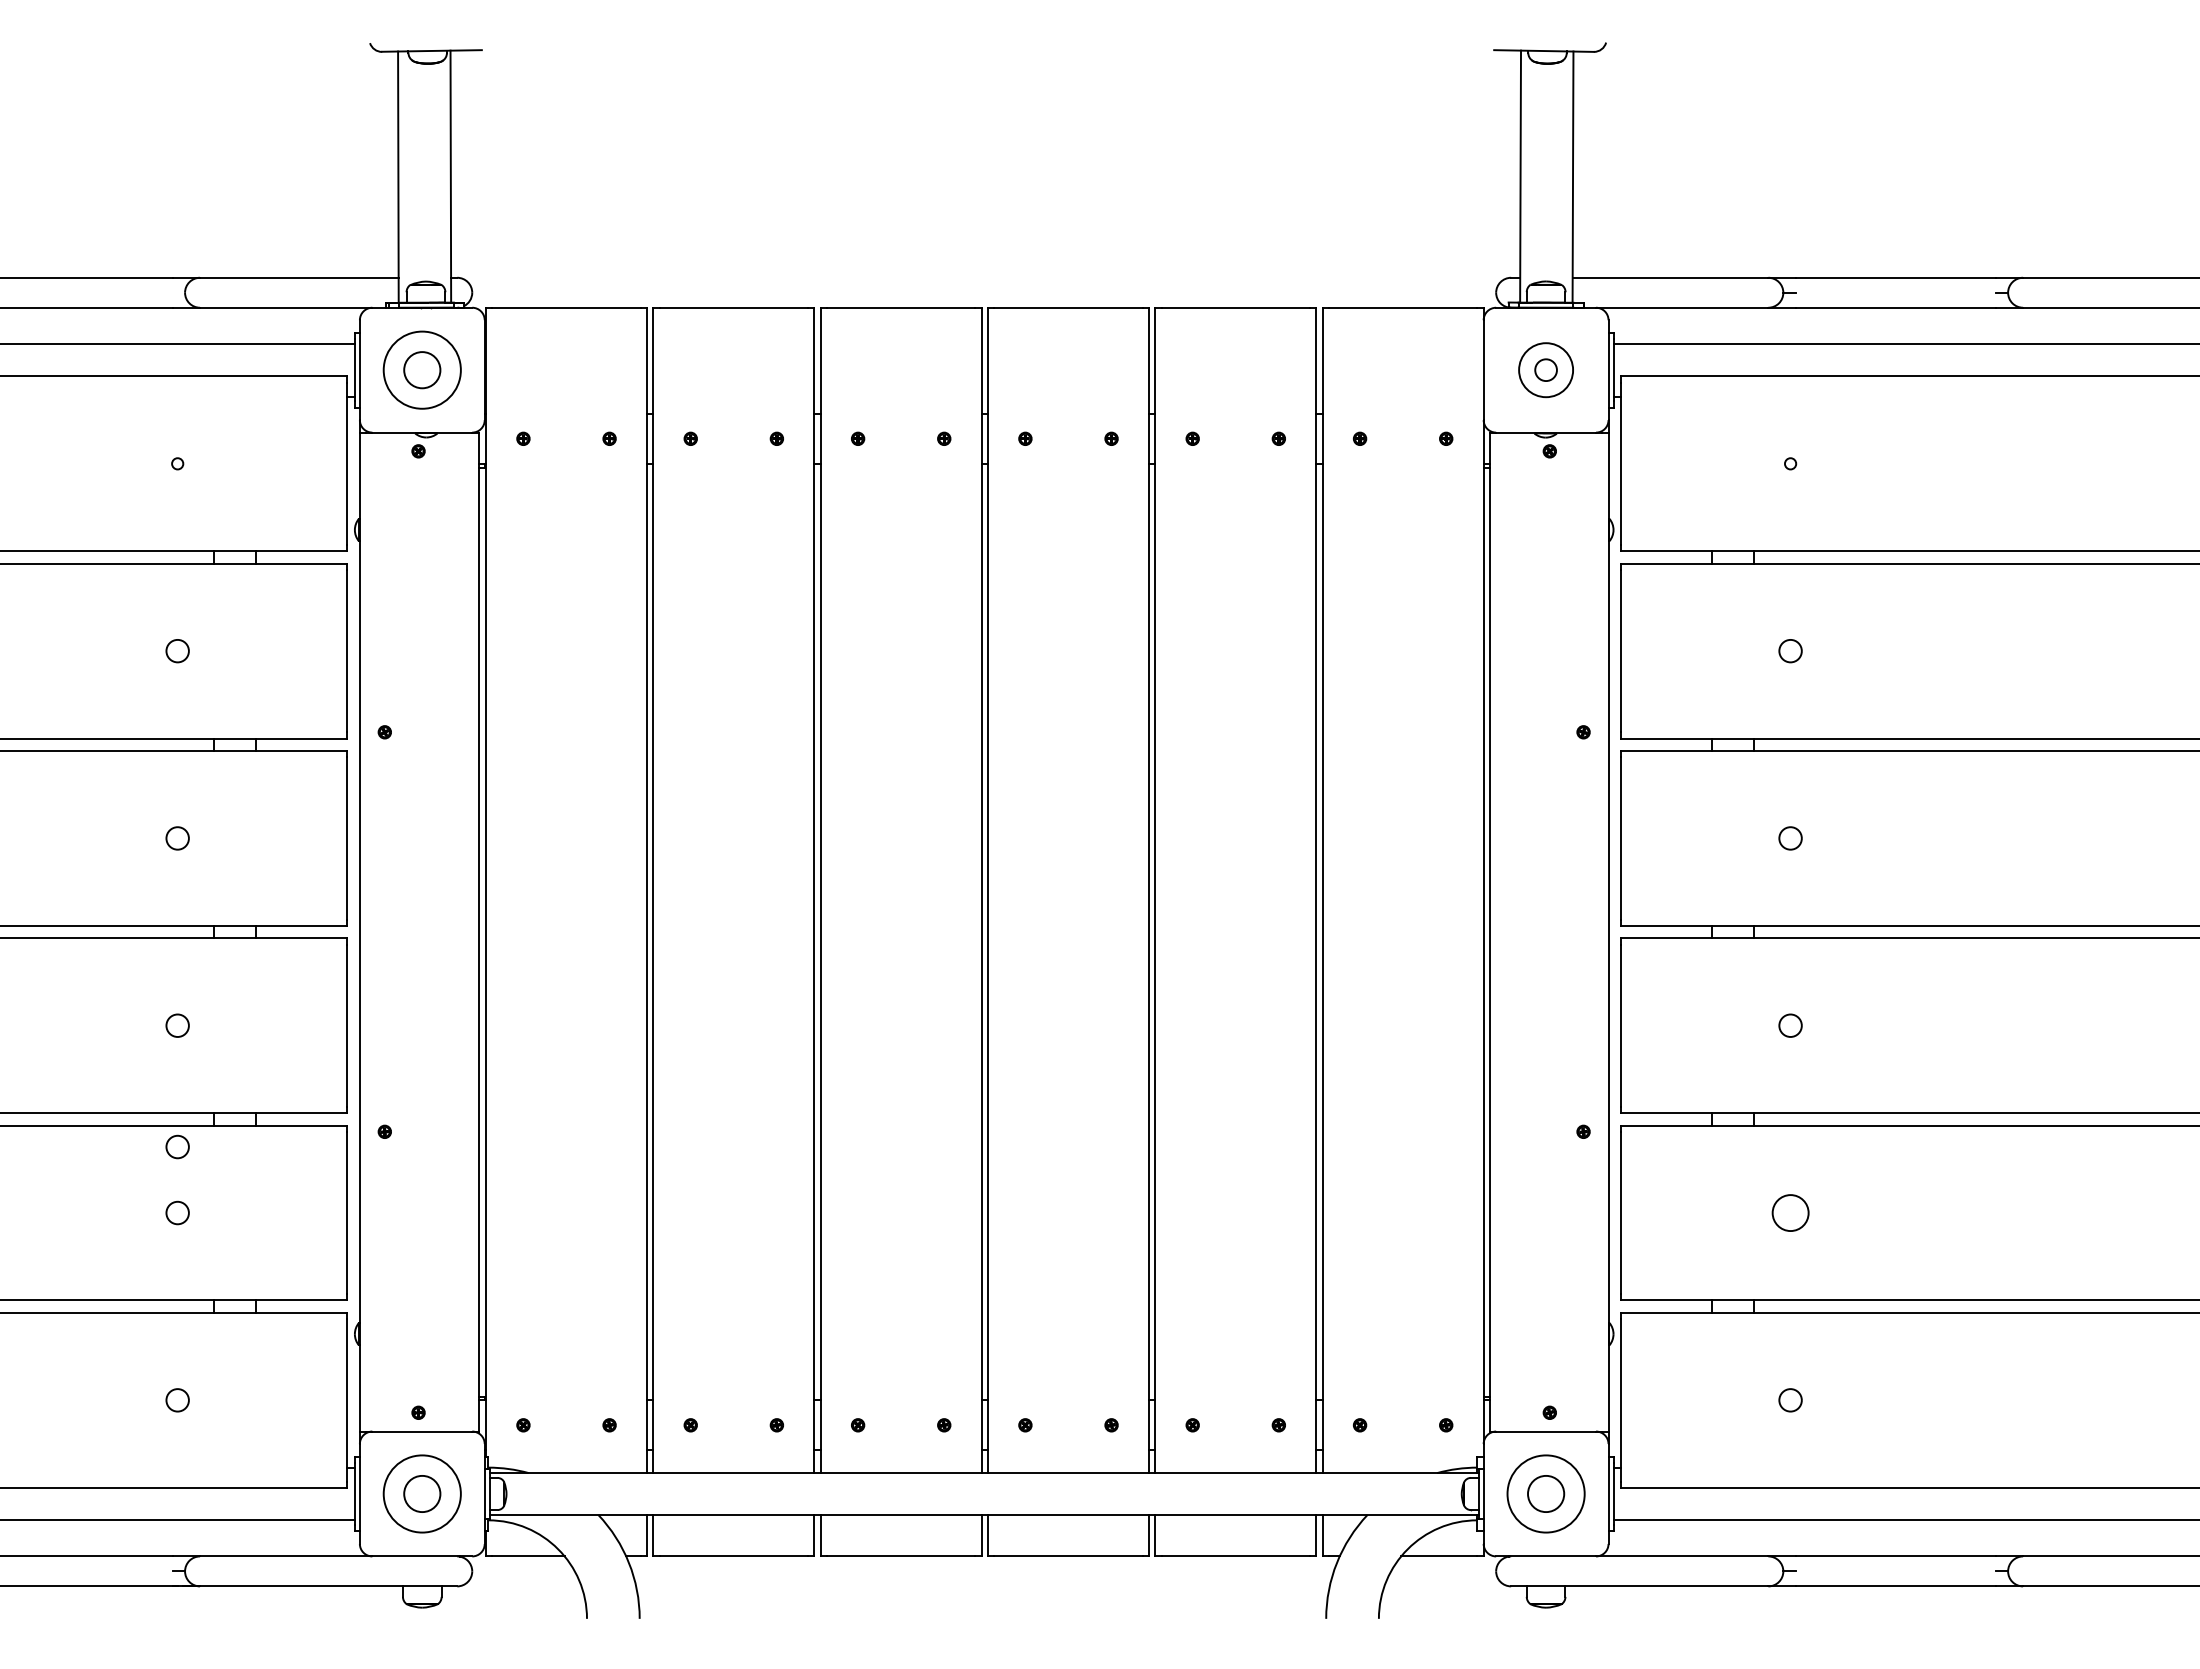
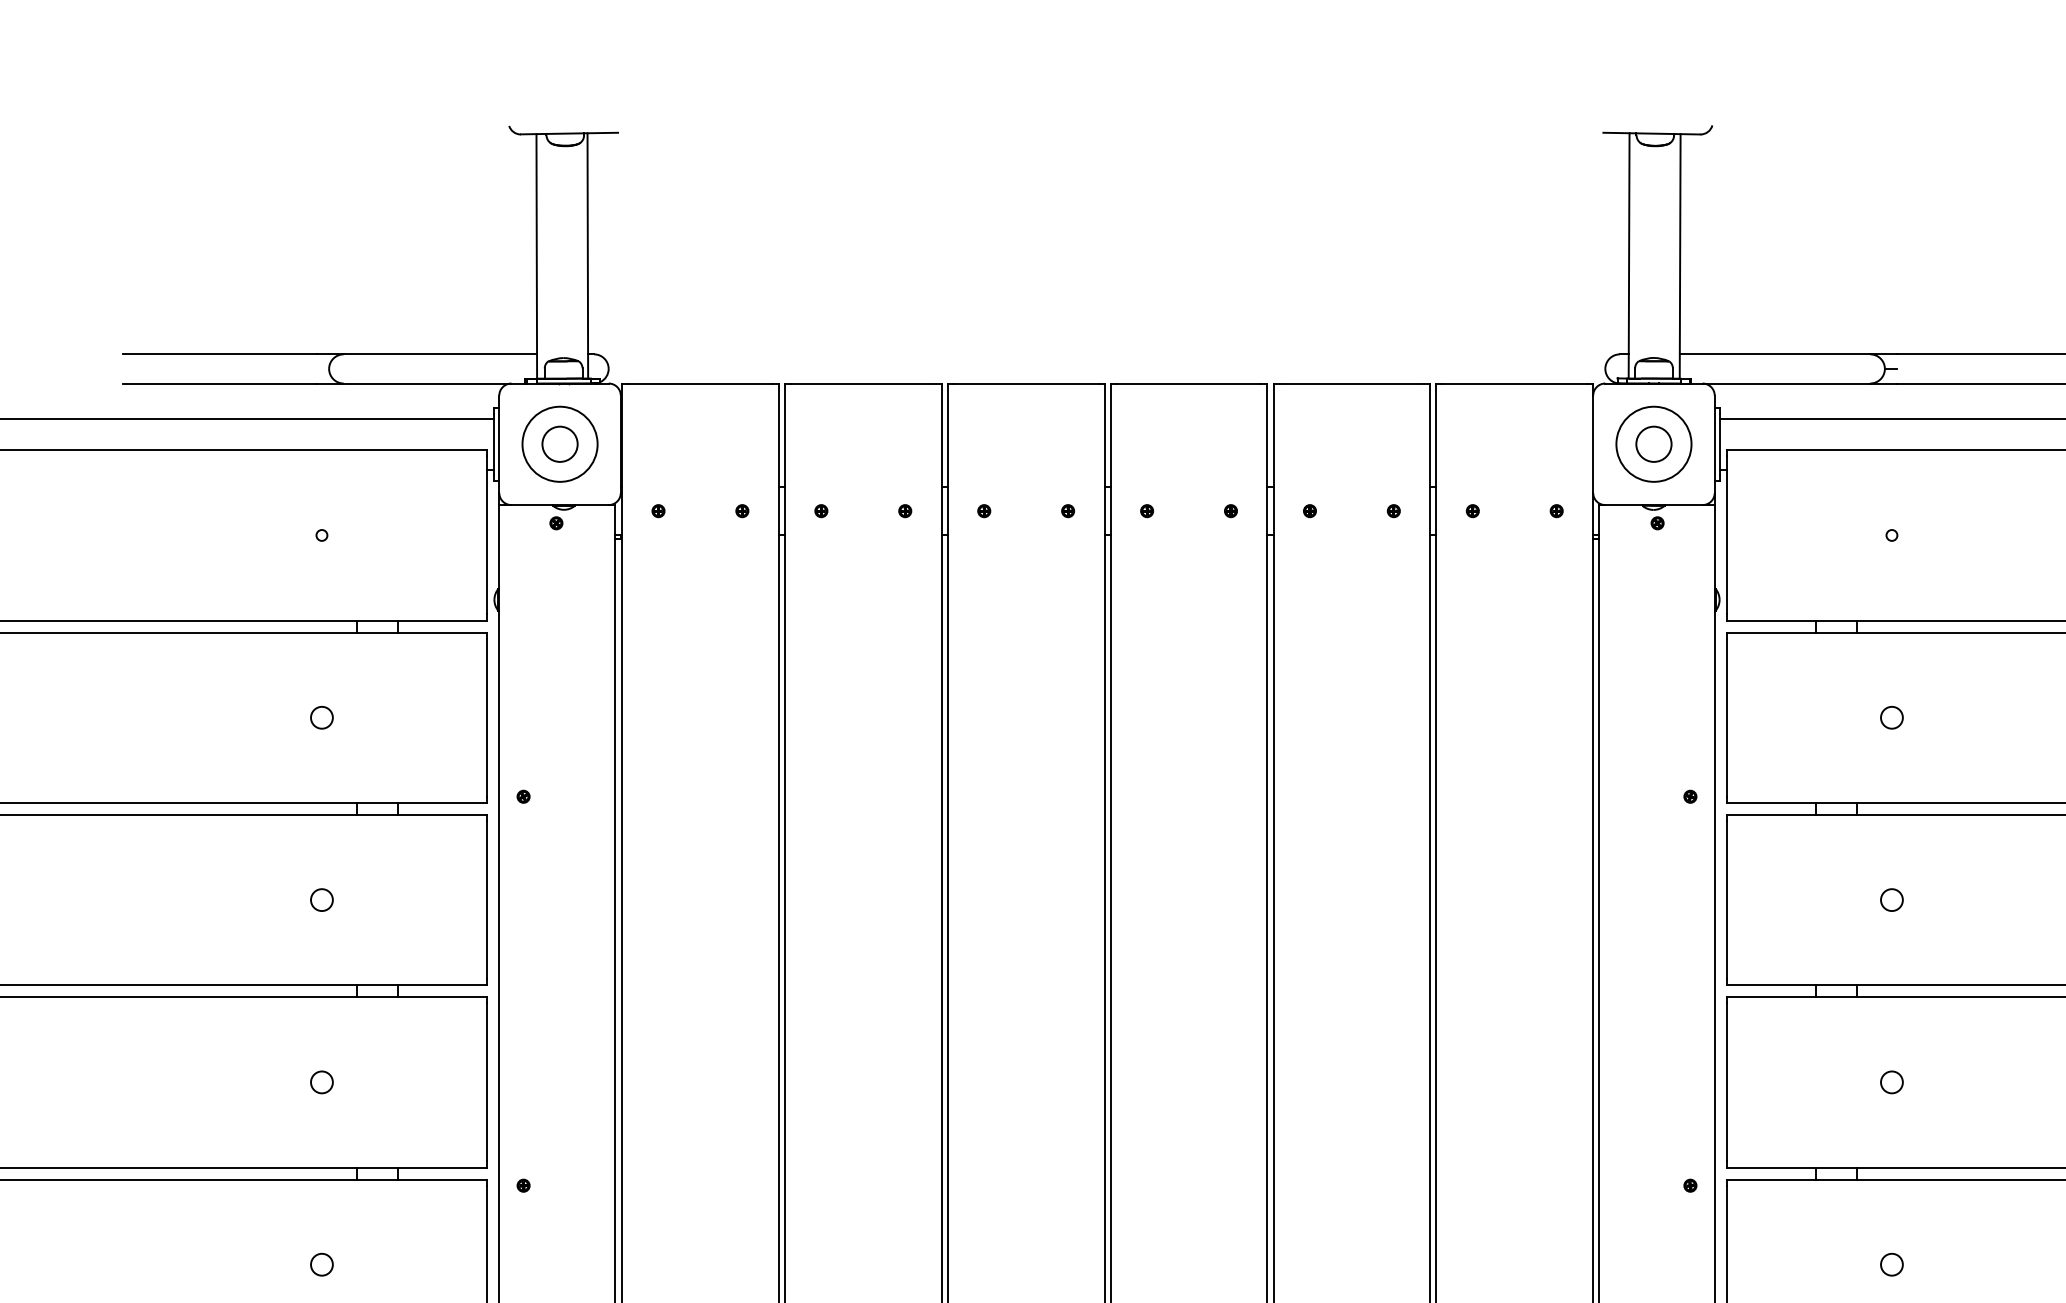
circle: (1545, 369) -> (1653, 443), size x1.43
circle: (1546, 370) -> (1654, 444), size x1.67
circle: (177, 1146) -> (321, 1199), removed
circle: (1790, 1212) -> (1891, 1264), size x0.62

